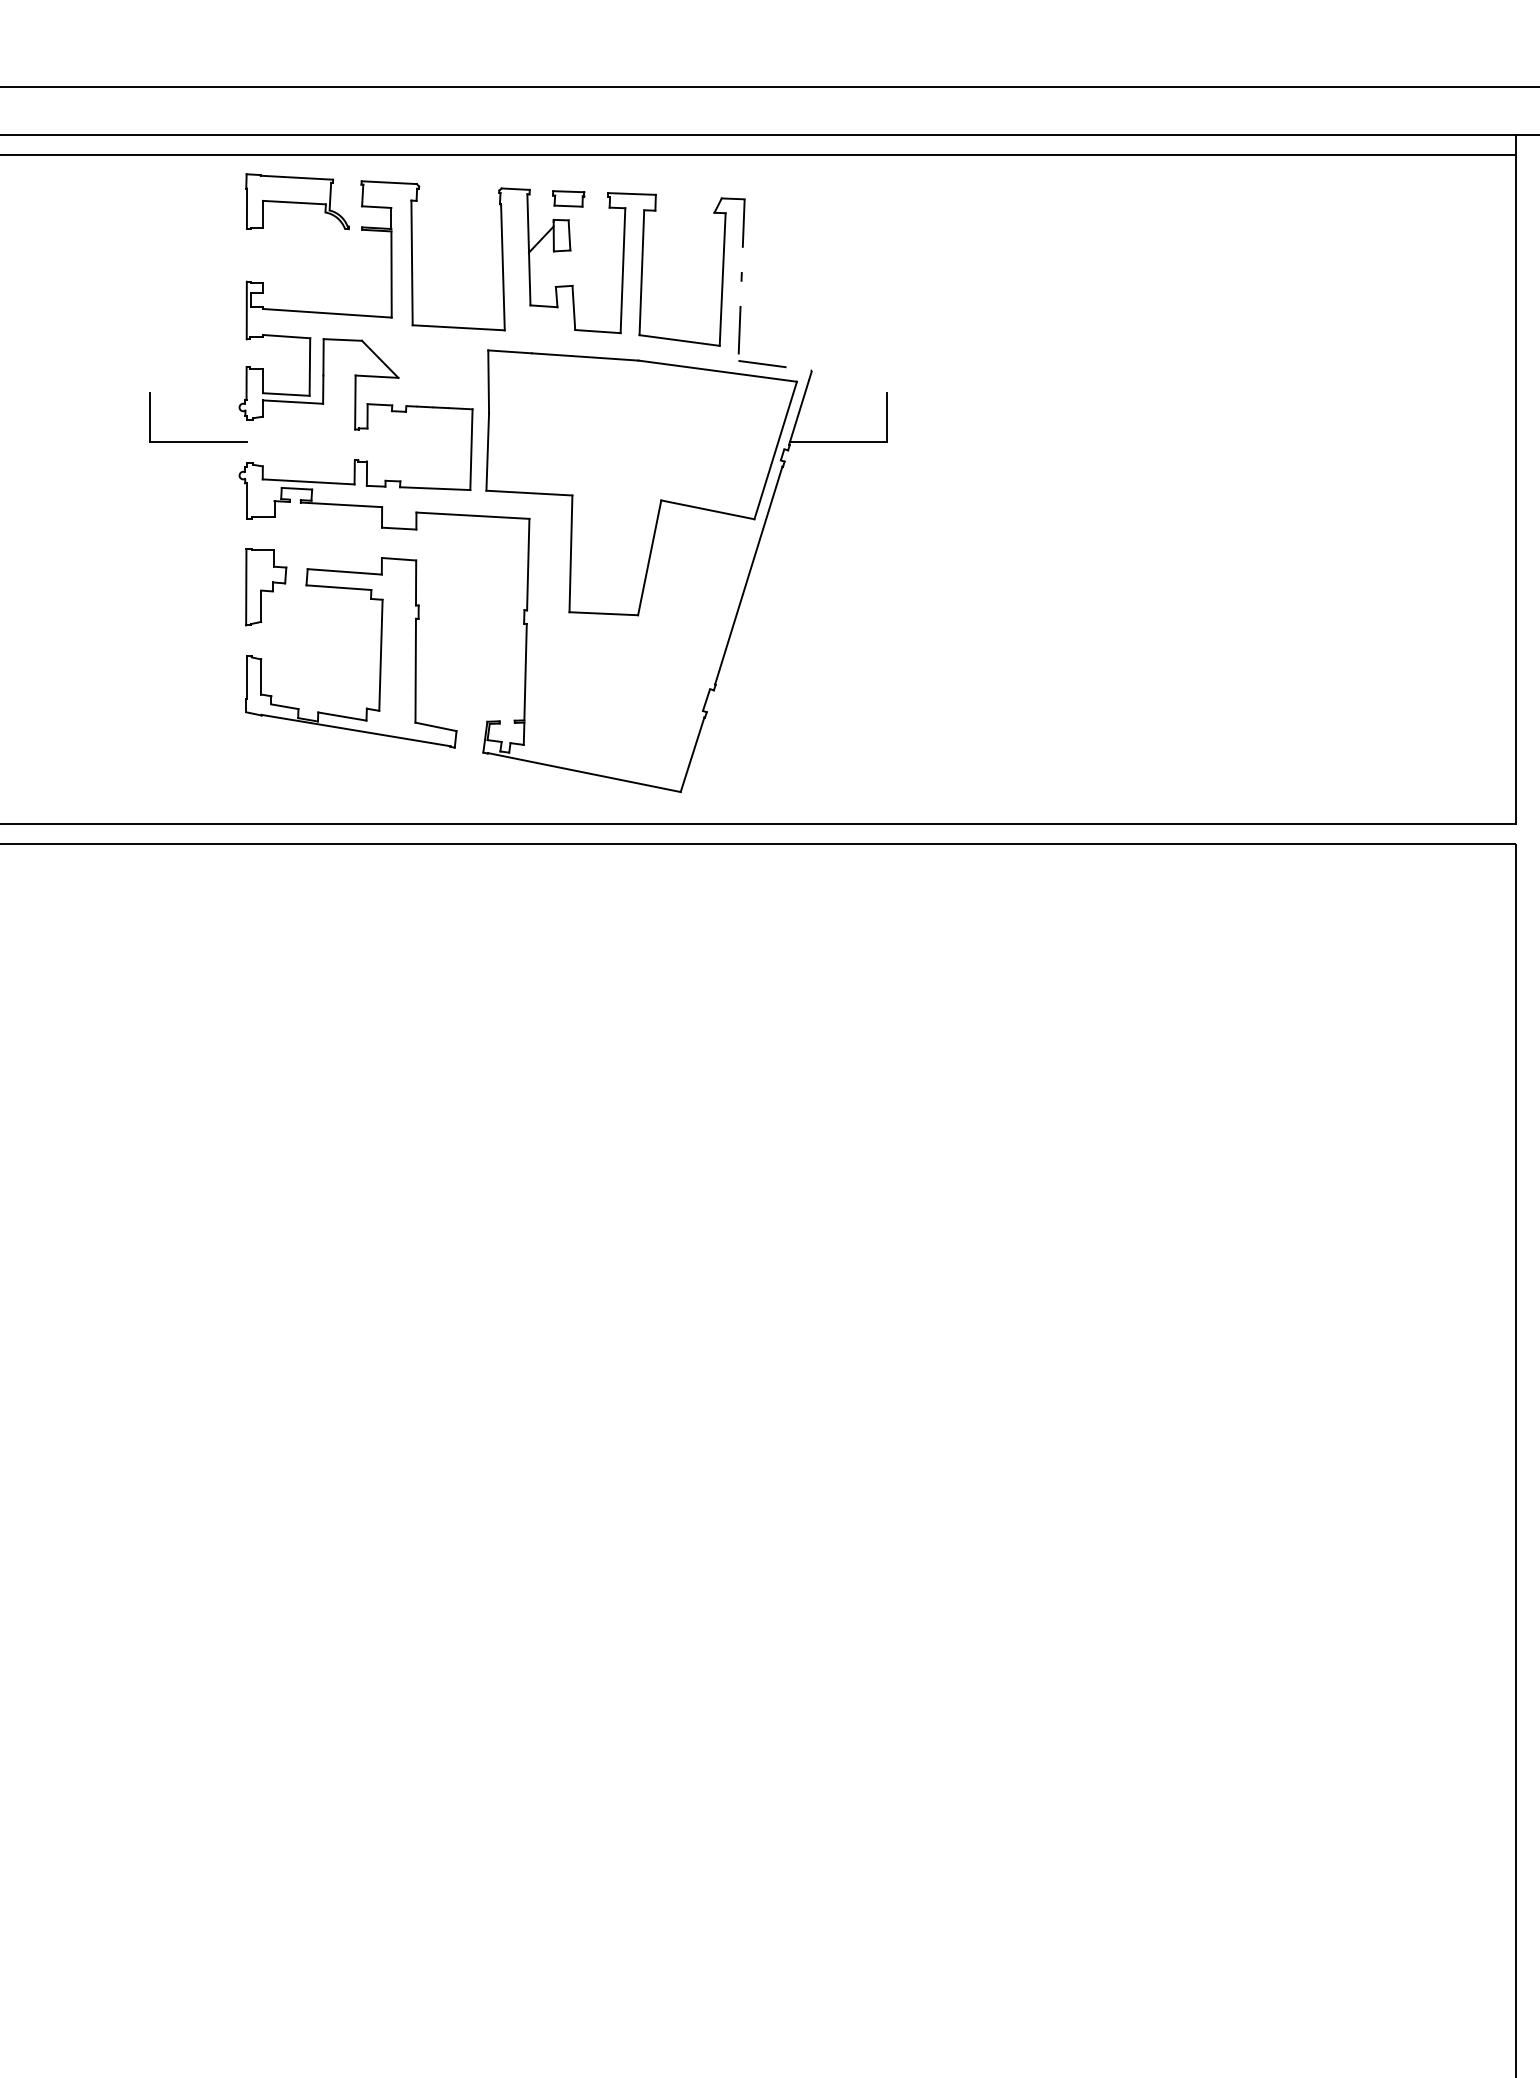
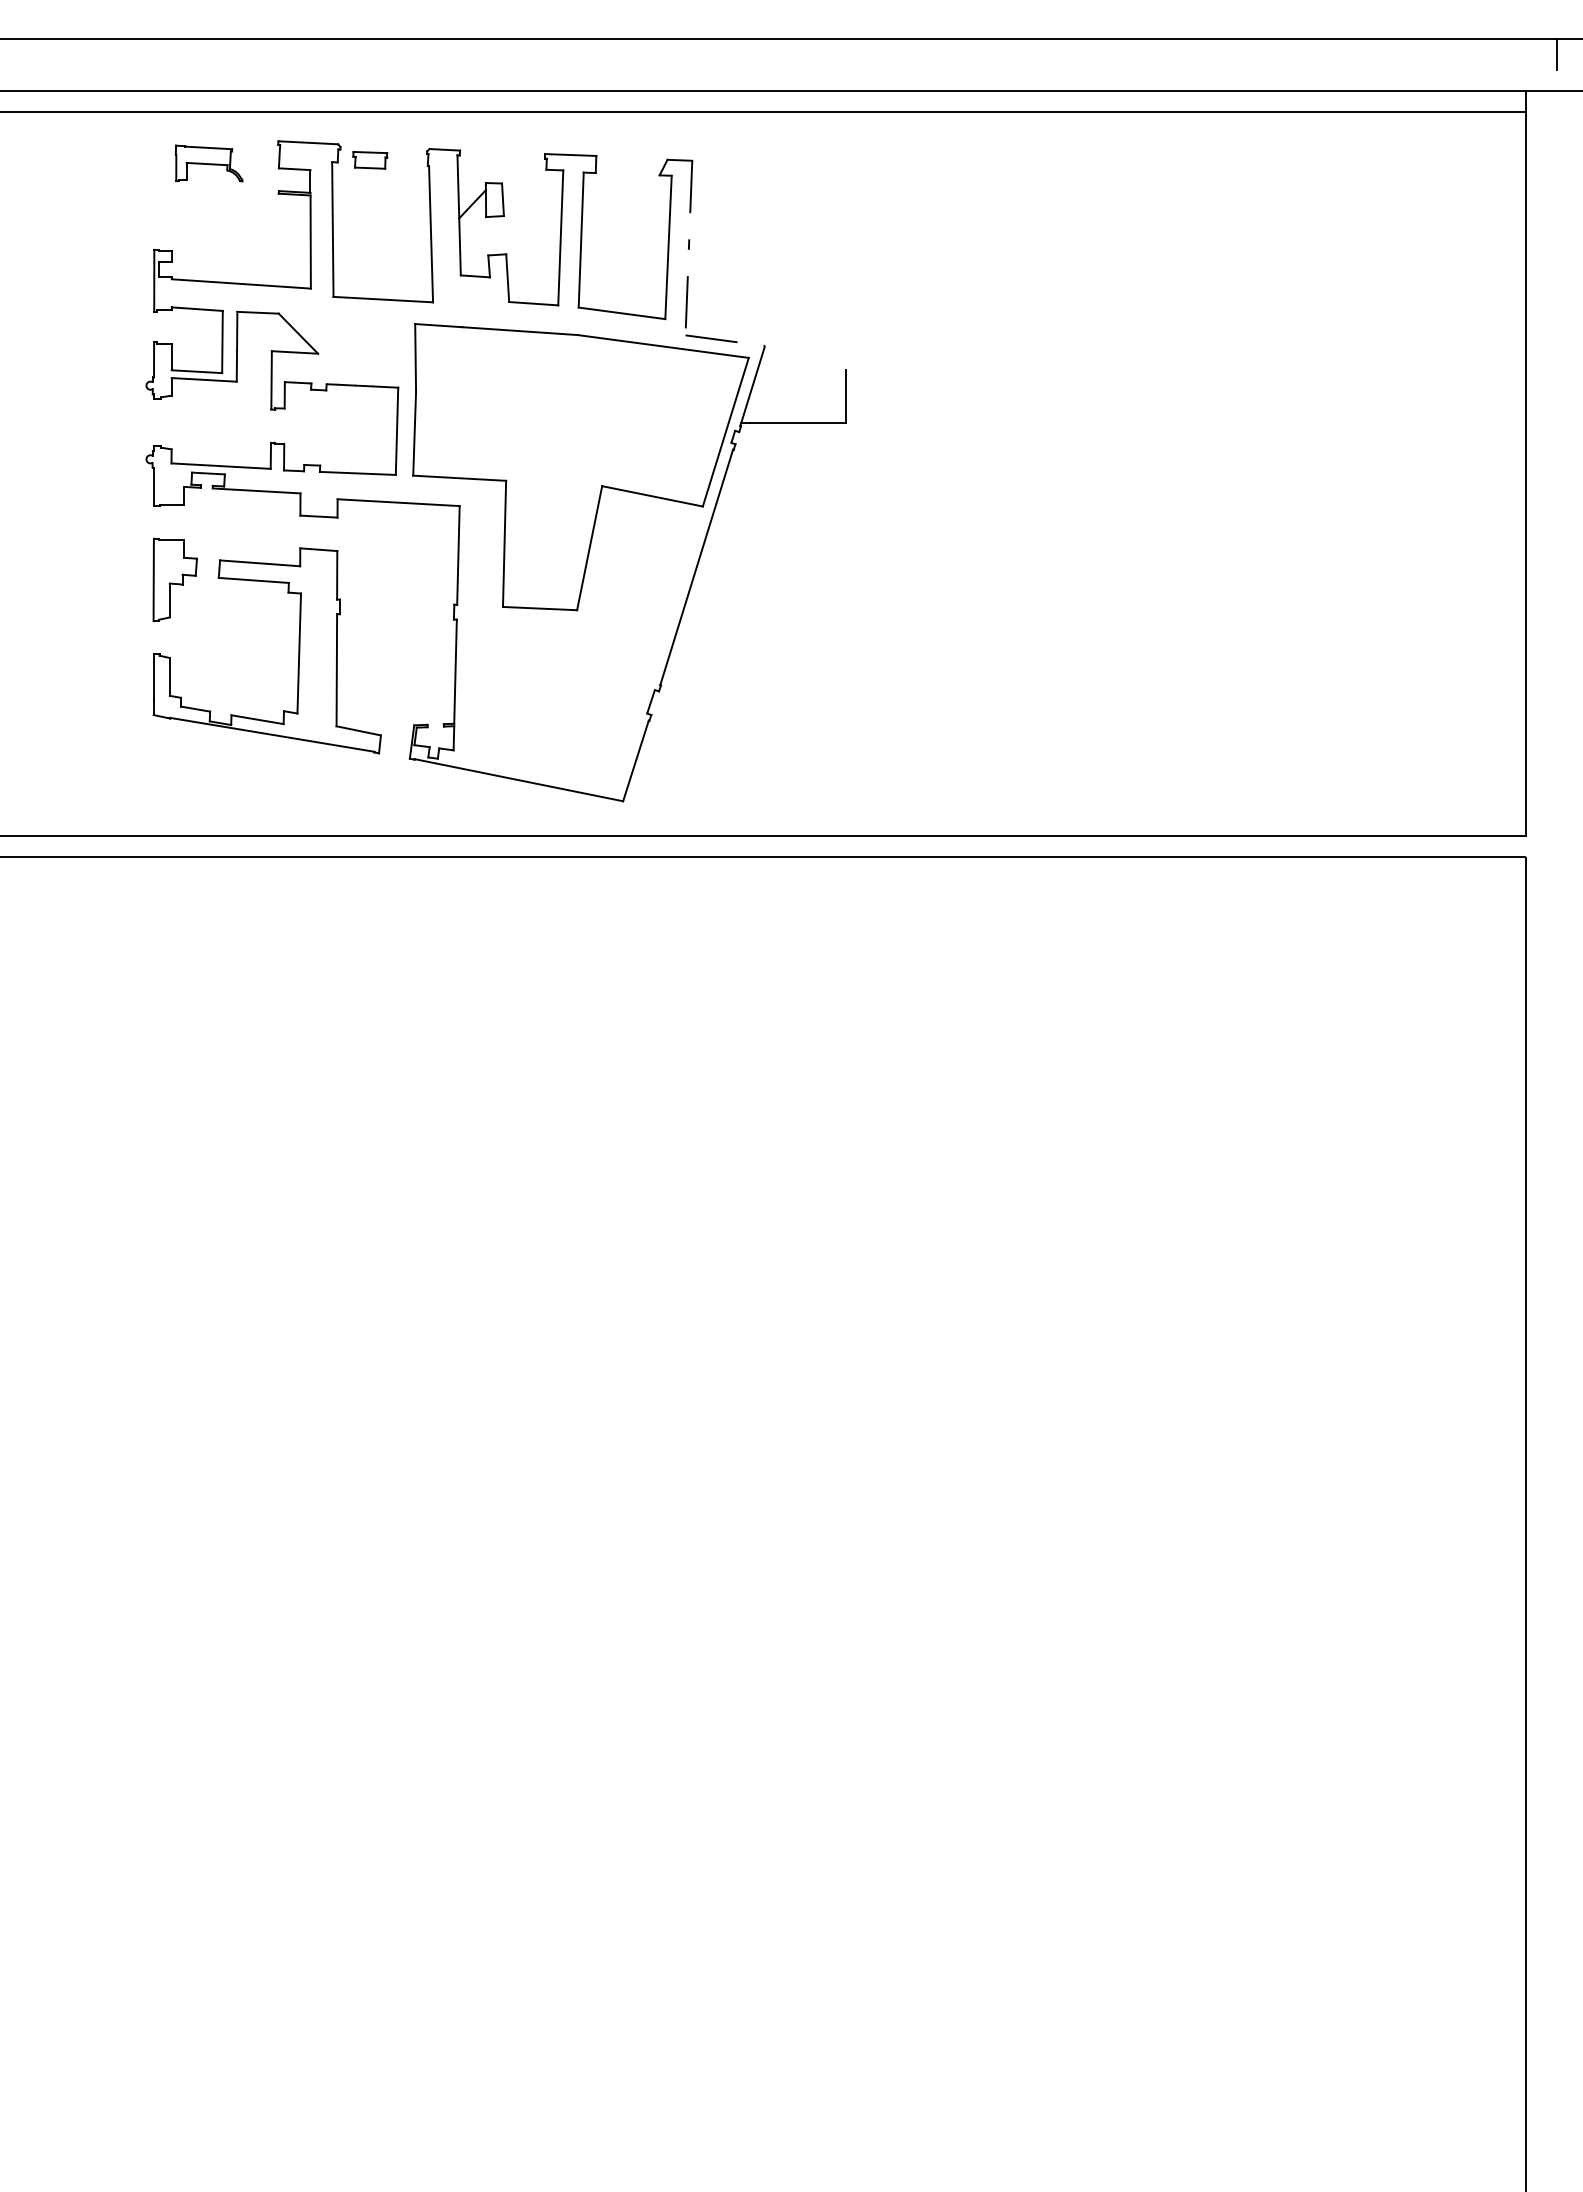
part: (568, 198) -> (370, 159), moved
part: (297, 201) -> (209, 163), size x0.6
part: (198, 441) -> (102, 422), removed

